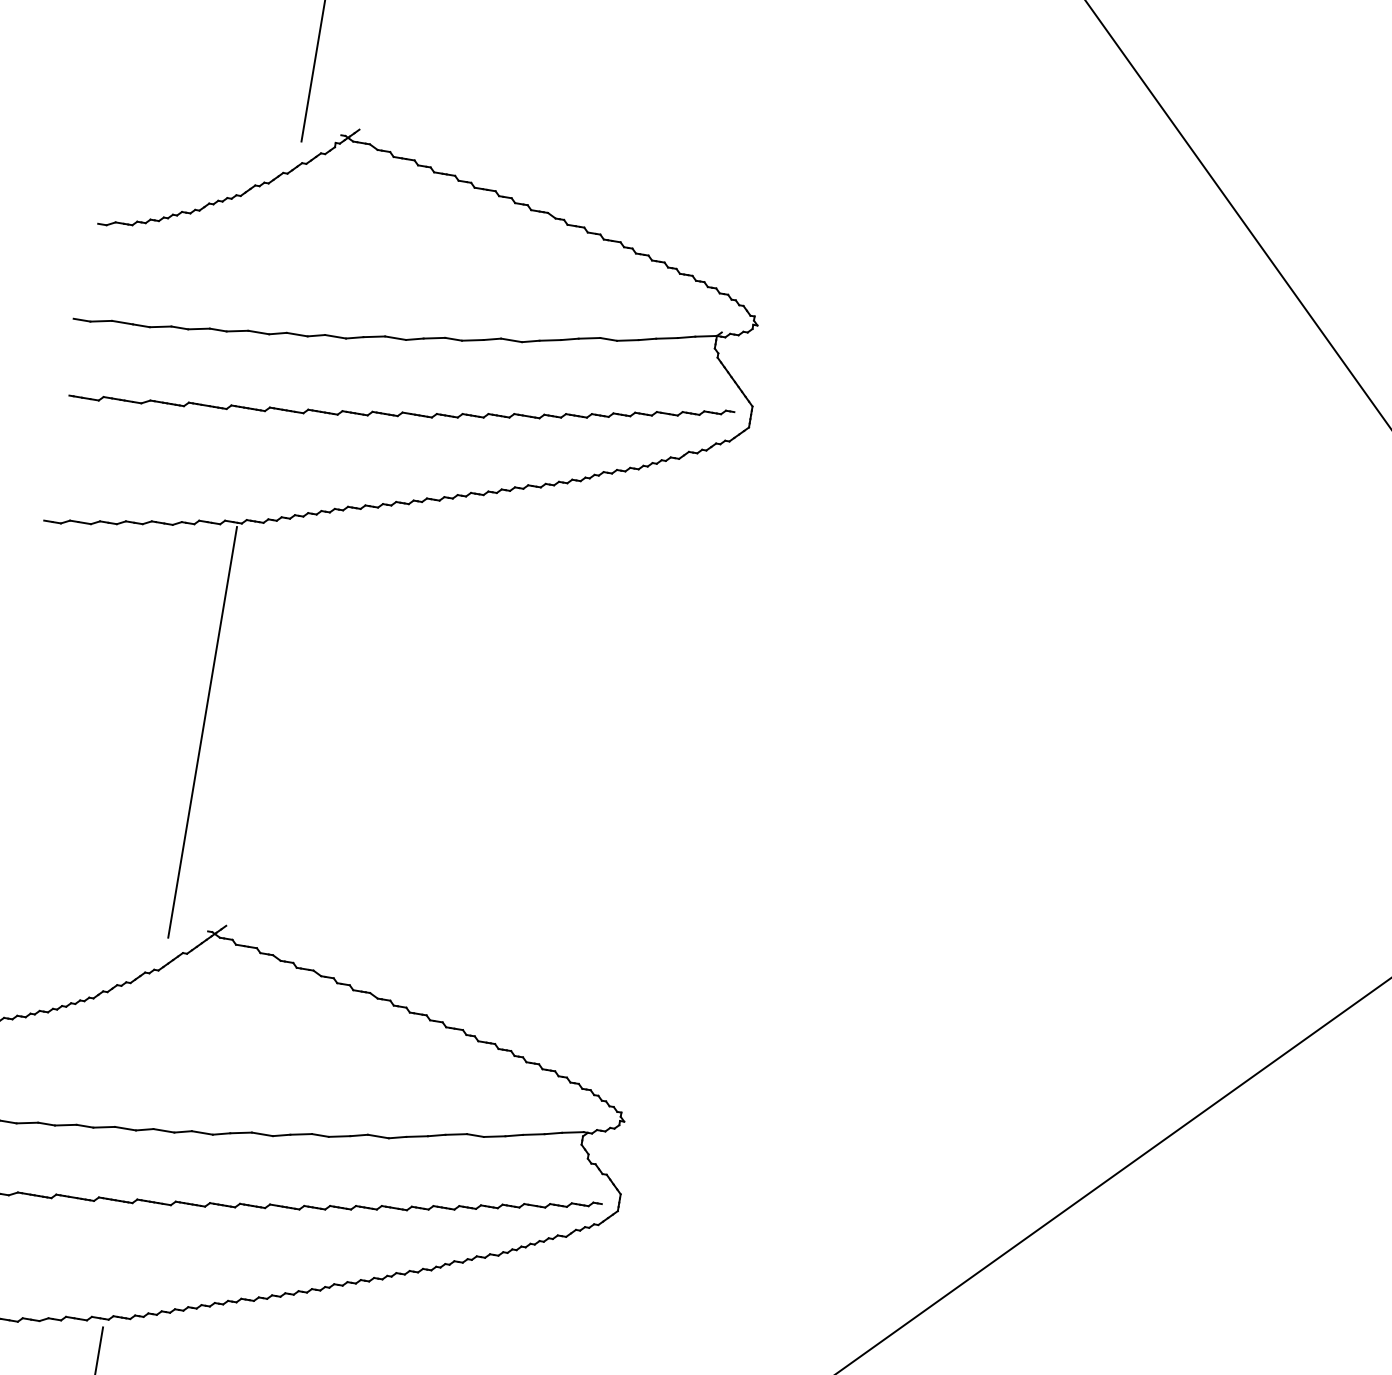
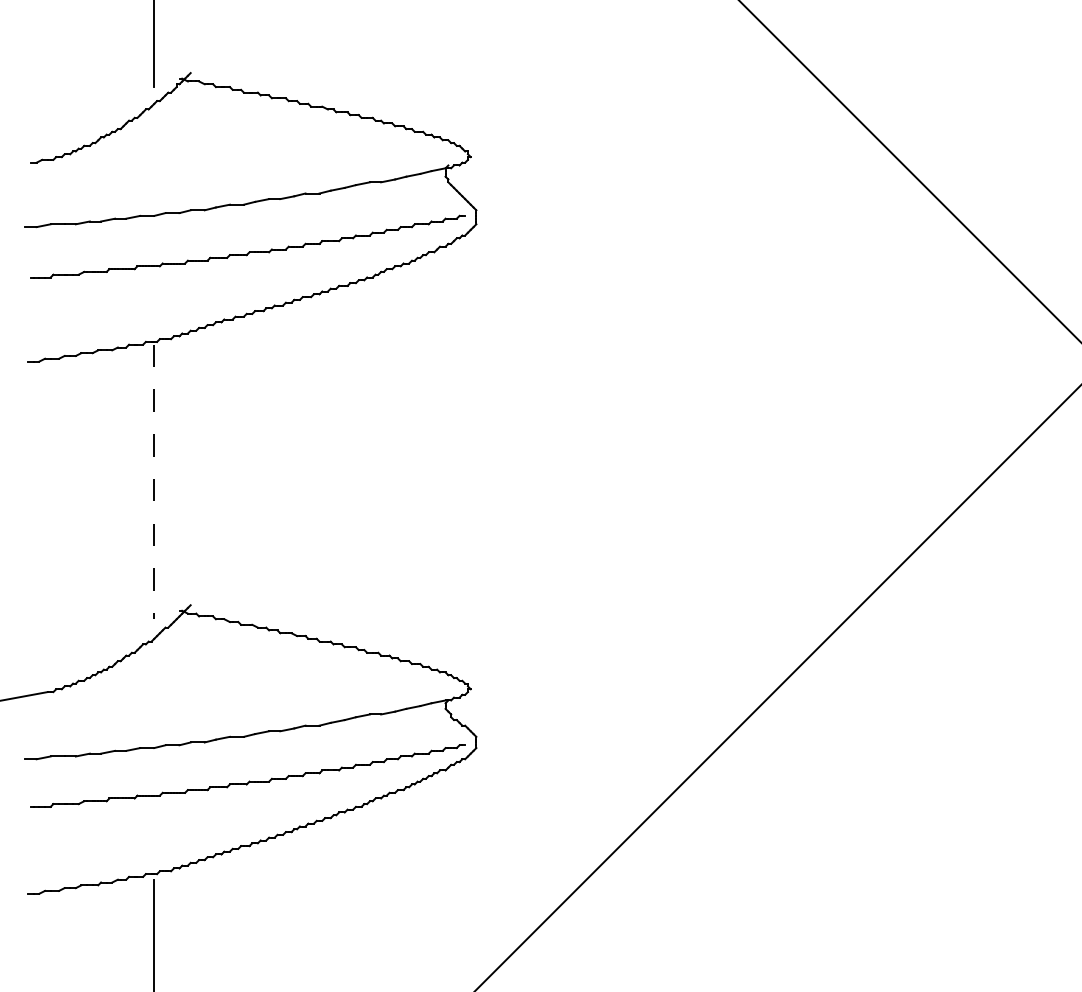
line: (202, 733) -> (154, 482), solid -> dashed

